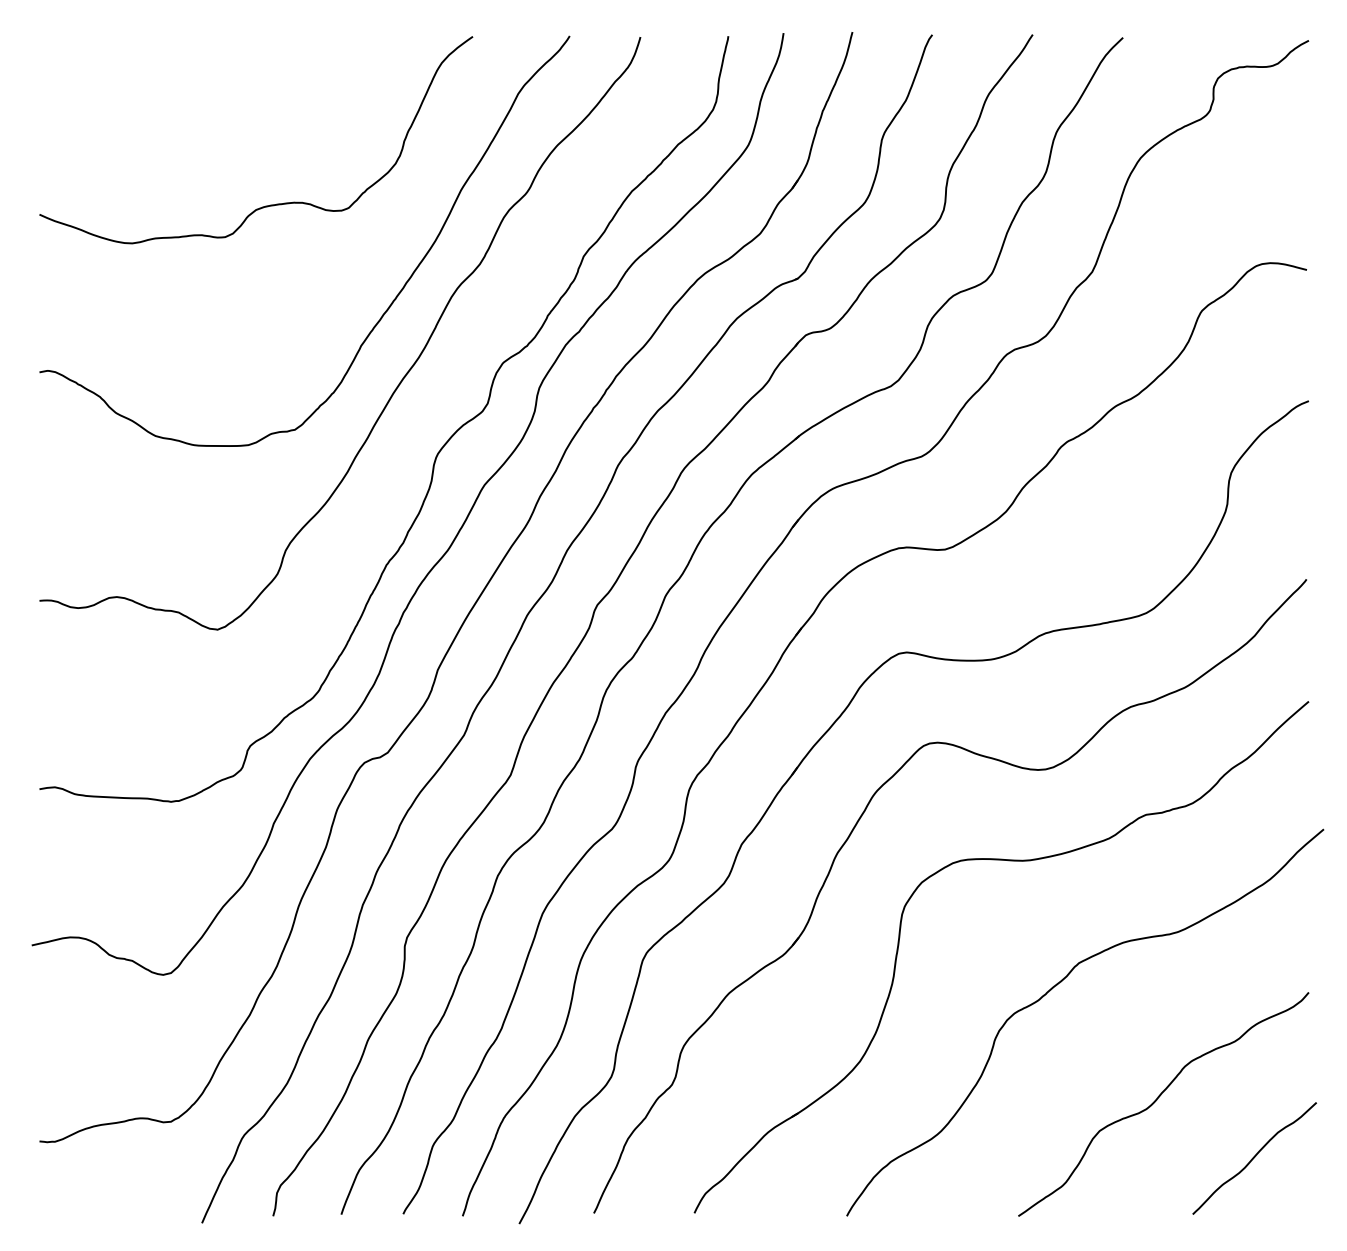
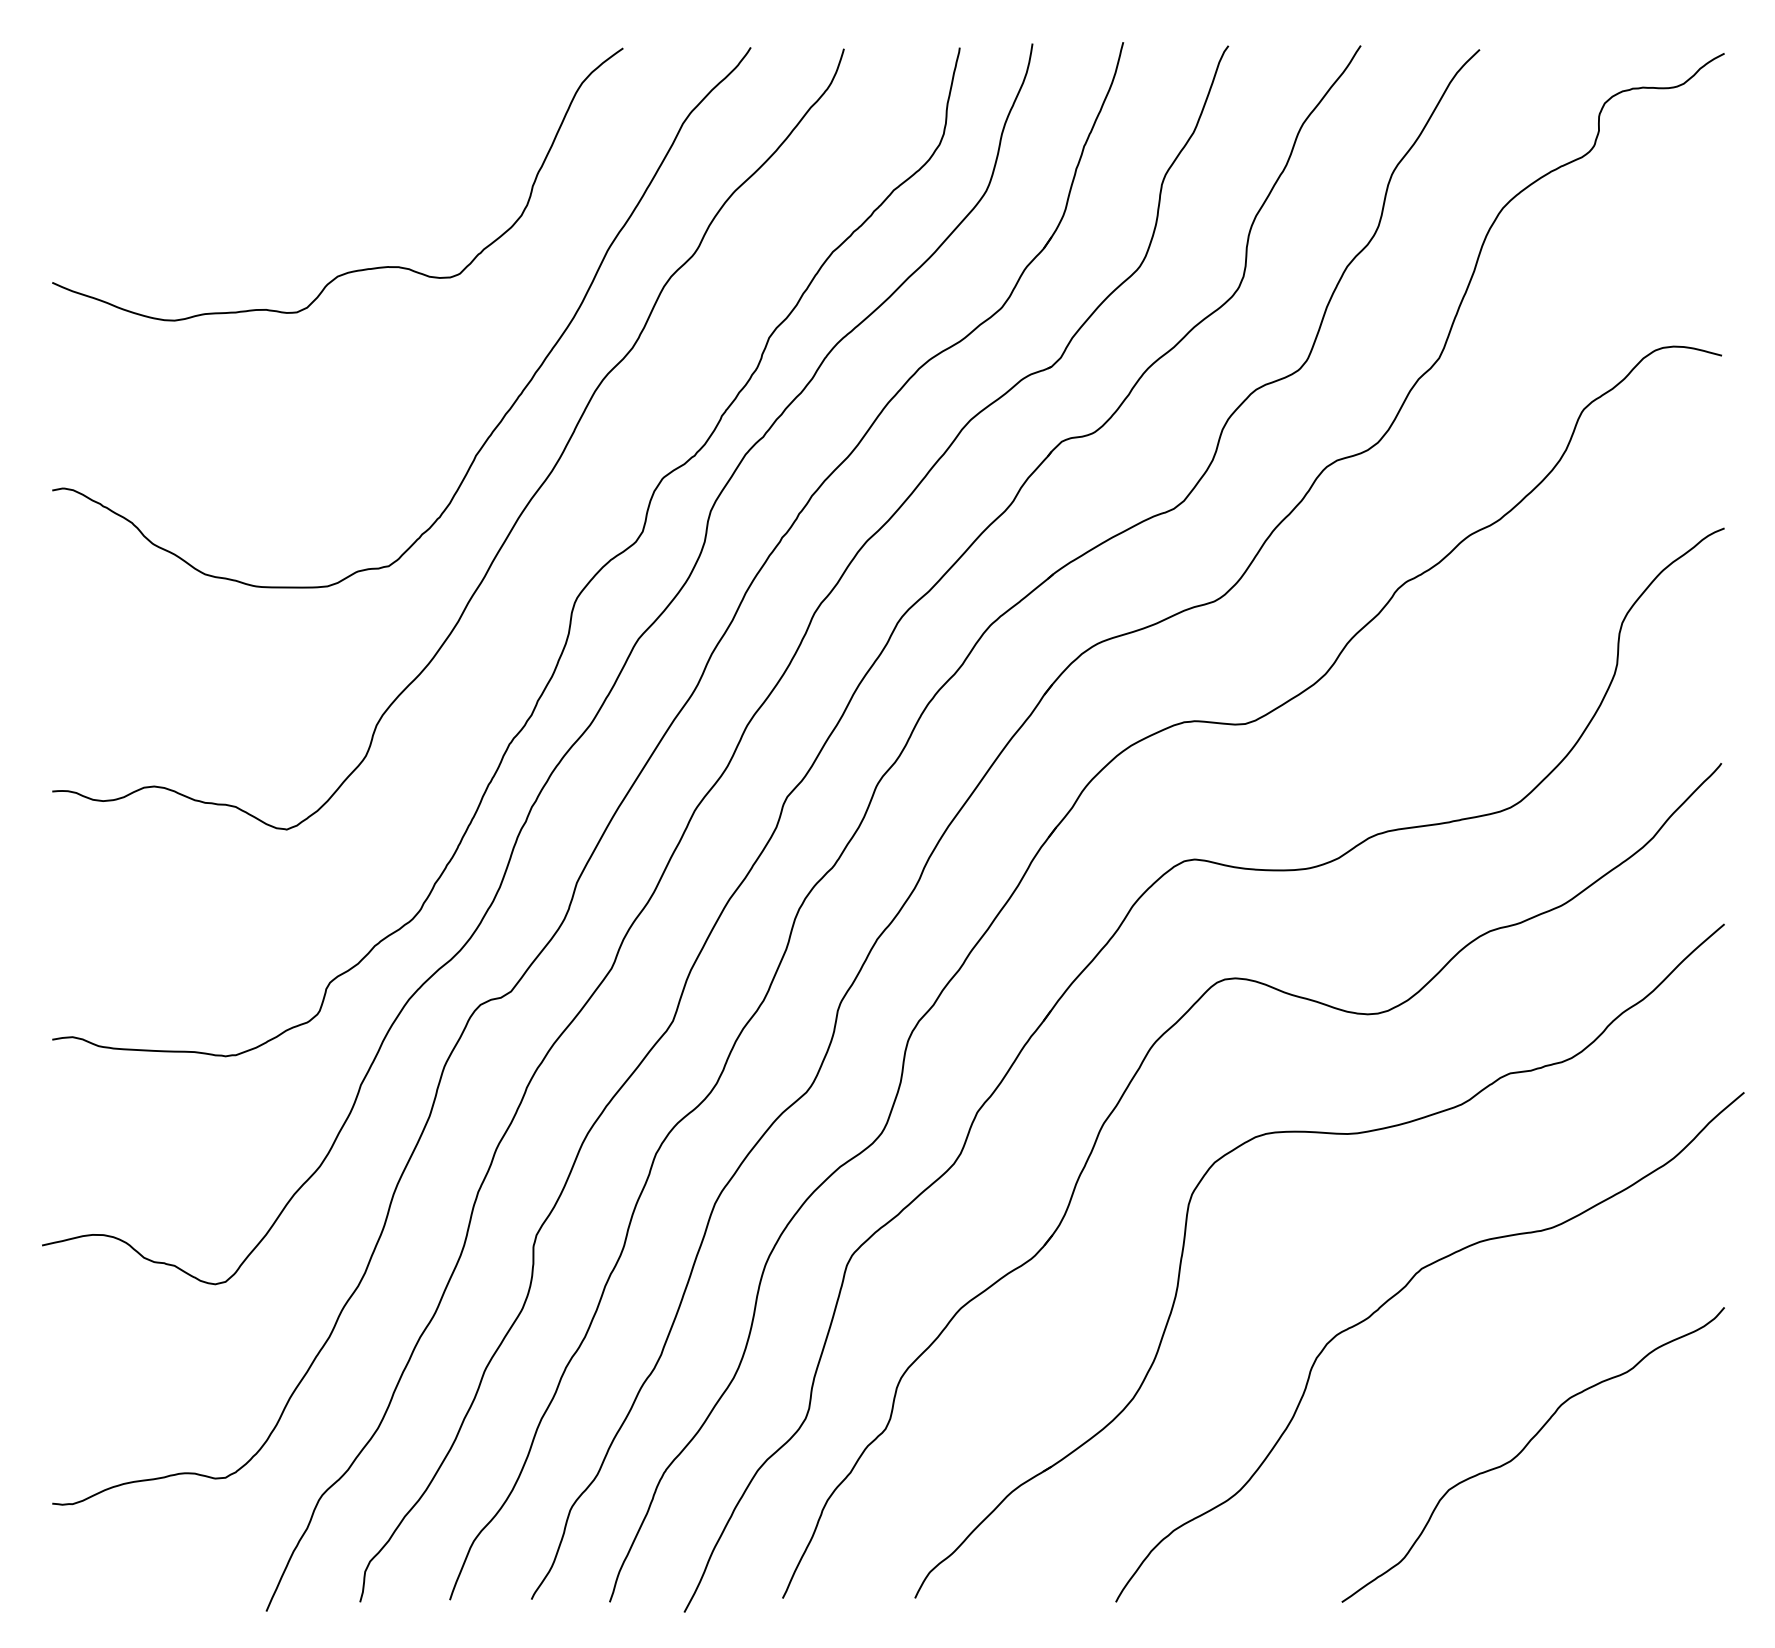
curve: (1254, 1158) -> (1652, 1526), removed

